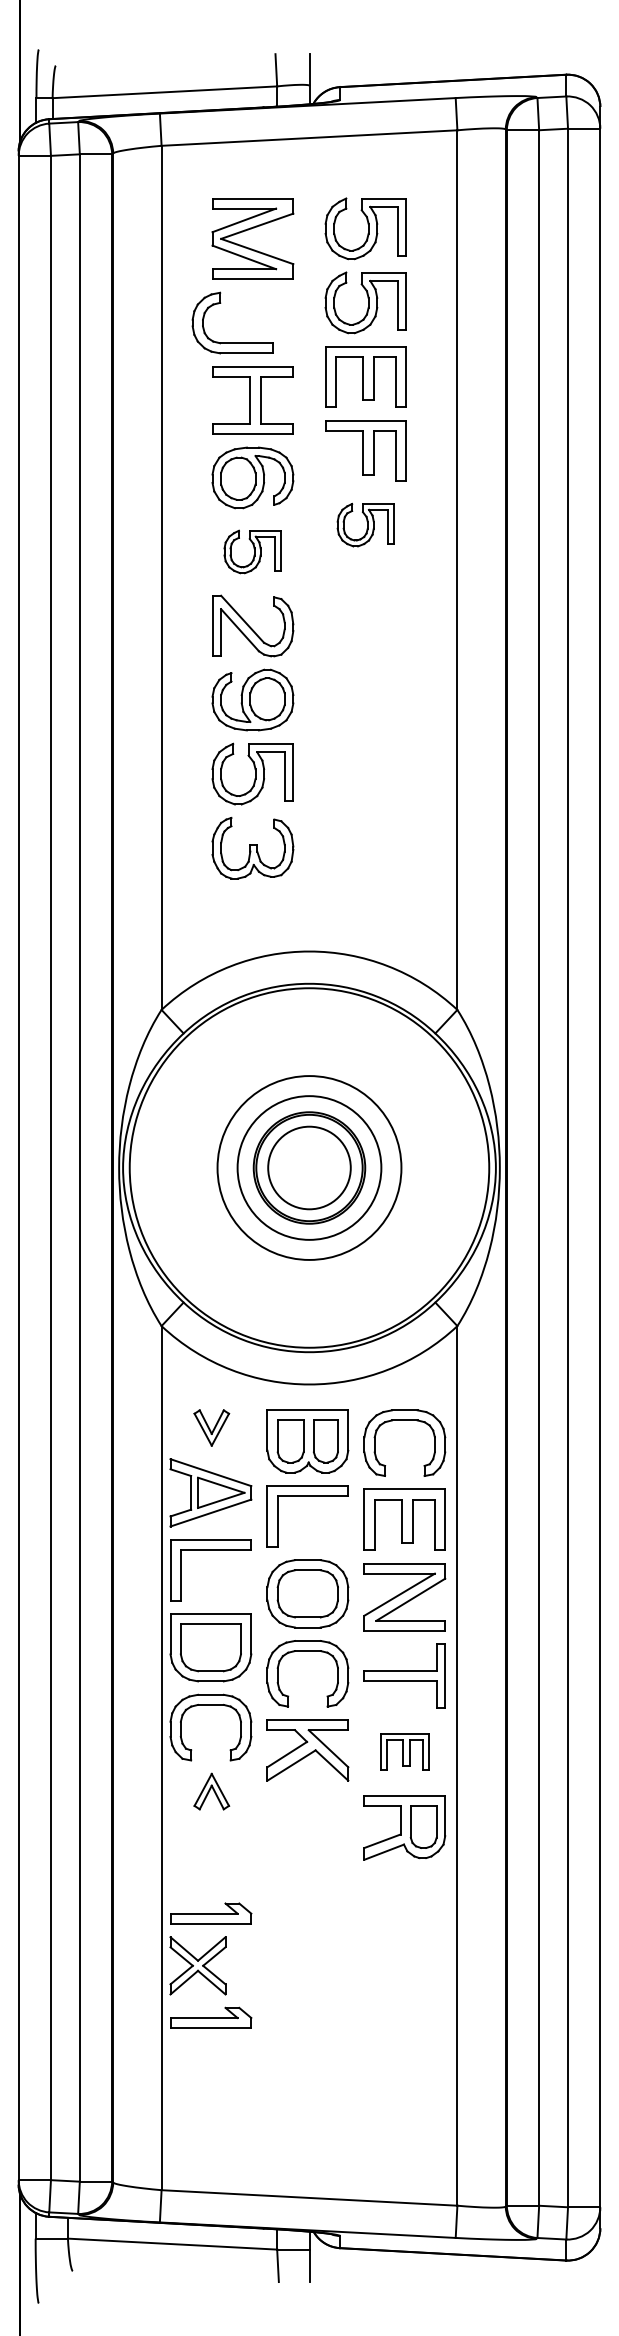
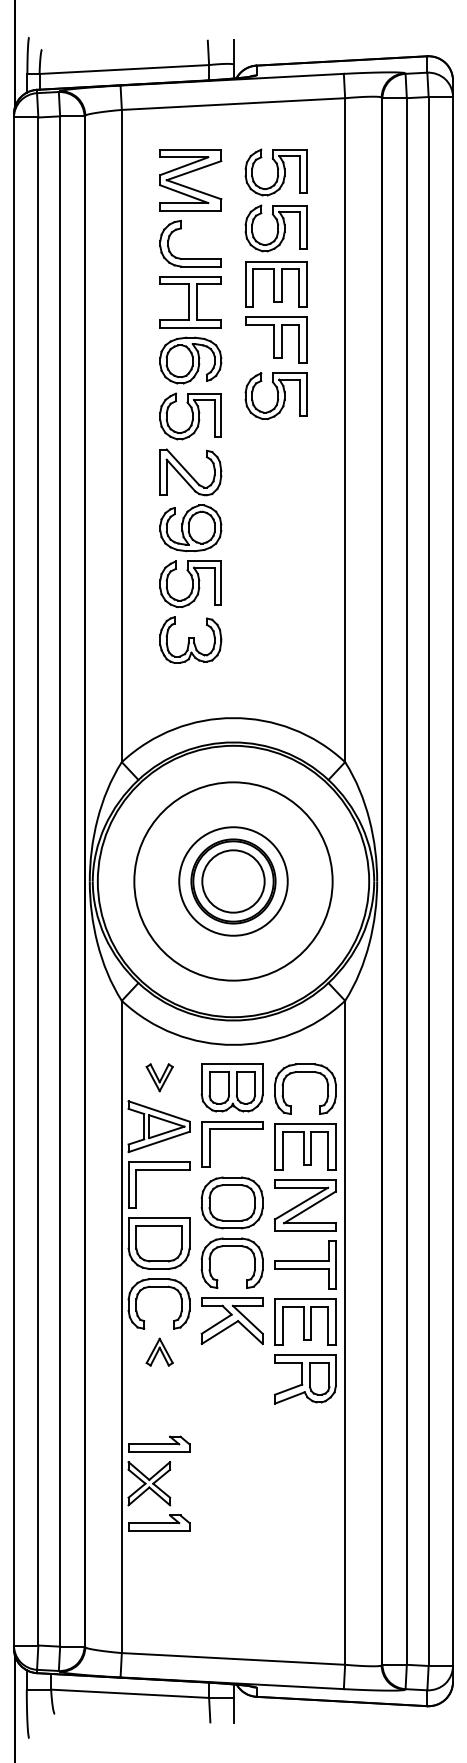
part: (232, 342) -> (190, 258), moved
part: (365, 525) -> (275, 396), size x1.43
part: (252, 551) -> (190, 416), size x1.43
circle: (309, 1168) -> (233, 881), size x1.43
part: (404, 1750) -> (305, 1321), size x1.67

